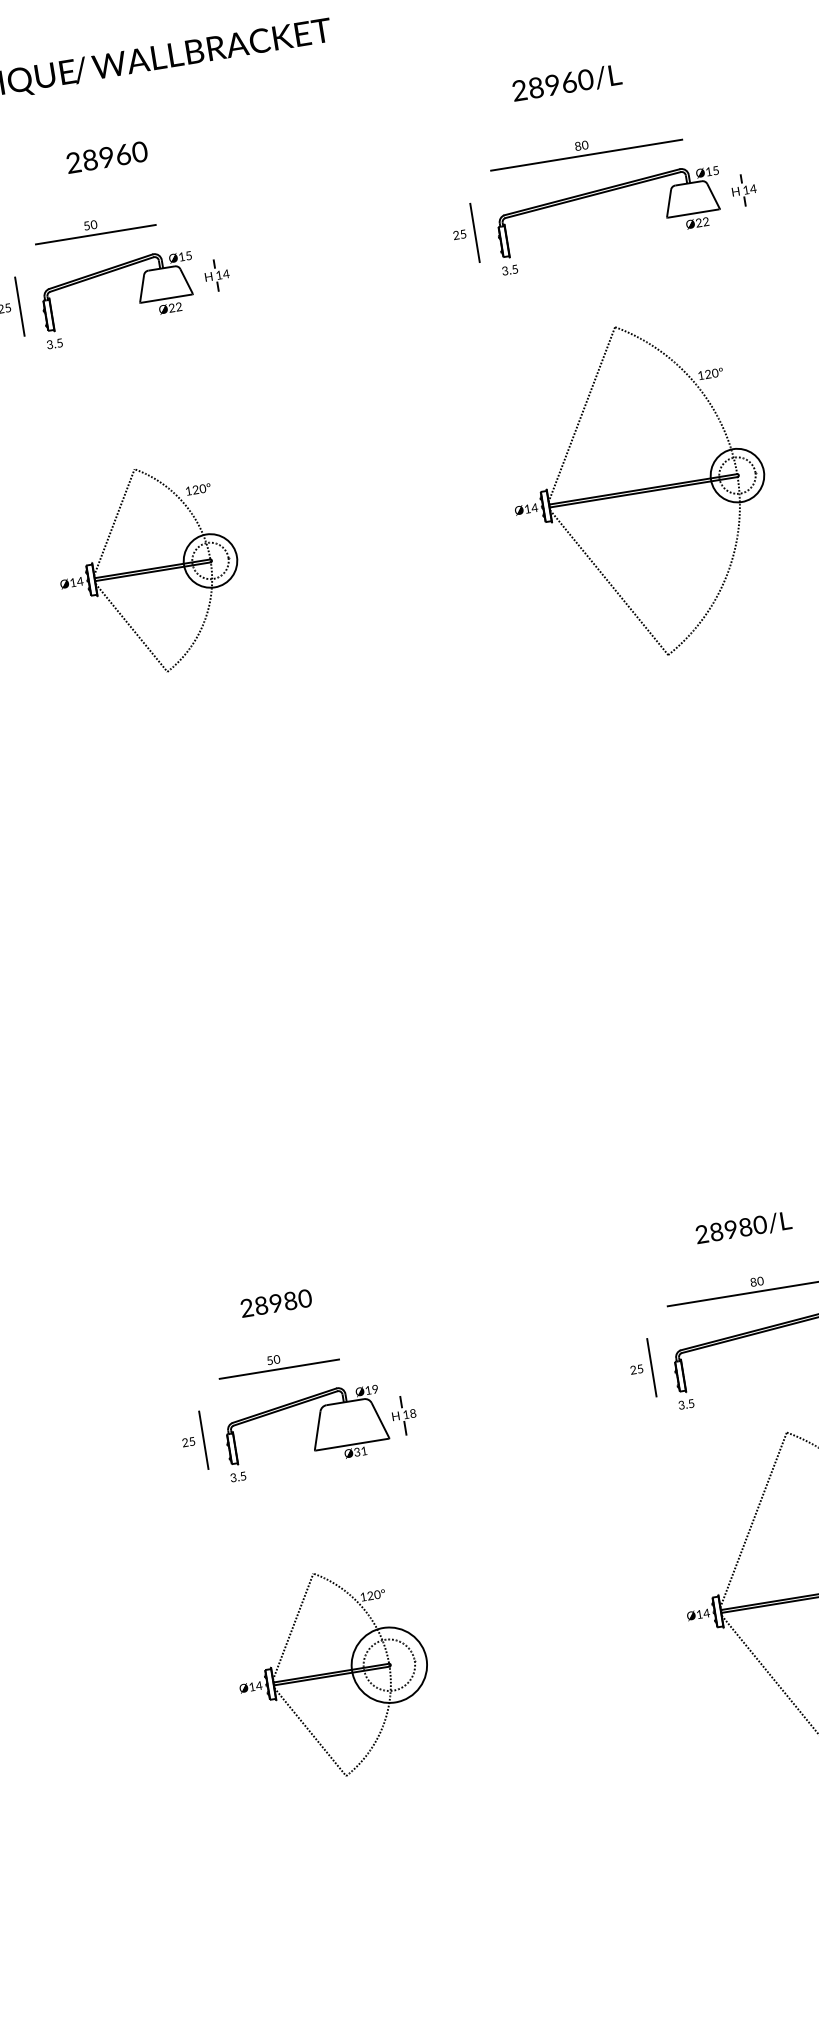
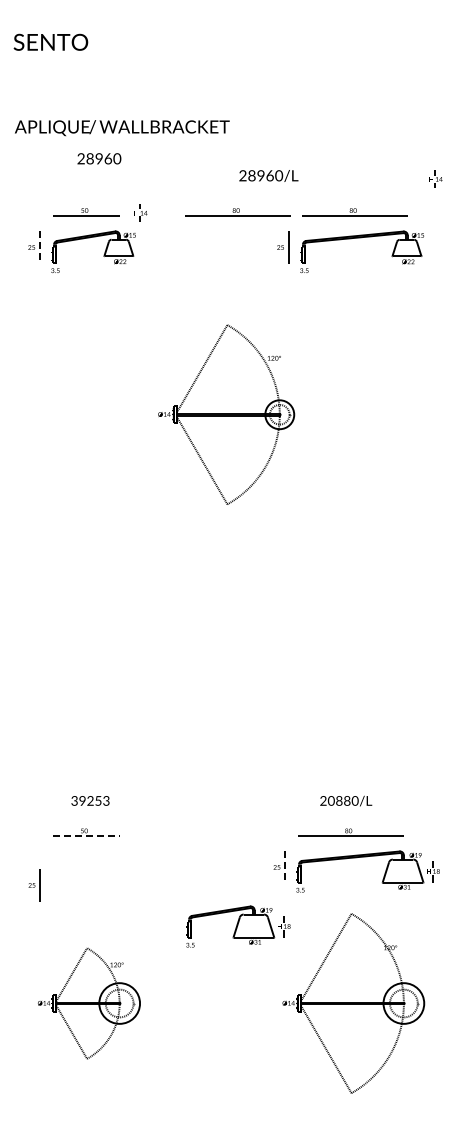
text: (566, 82) -> (268, 175), moved
text: (107, 156) -> (99, 158), moved
part: (370, 183) -> (237, 212), added
part: (743, 188) -> (435, 178), moved
part: (216, 274) -> (140, 212), moved
line: (20, 307) -> (40, 248), solid -> dashed
part: (639, 490) -> (226, 414), moved
part: (147, 570) -> (85, 399), removed
text: (722, 1232) -> (334, 801), 28980/L -> 20880/L
text: (275, 1302) -> (90, 800), 28980 -> 39253
line: (281, 1369) -> (87, 836), solid -> dashed
line: (652, 1369) -> (285, 868), solid -> dashed
part: (320, 1428) -> (238, 926), moved
part: (193, 1441) -> (34, 885), moved

